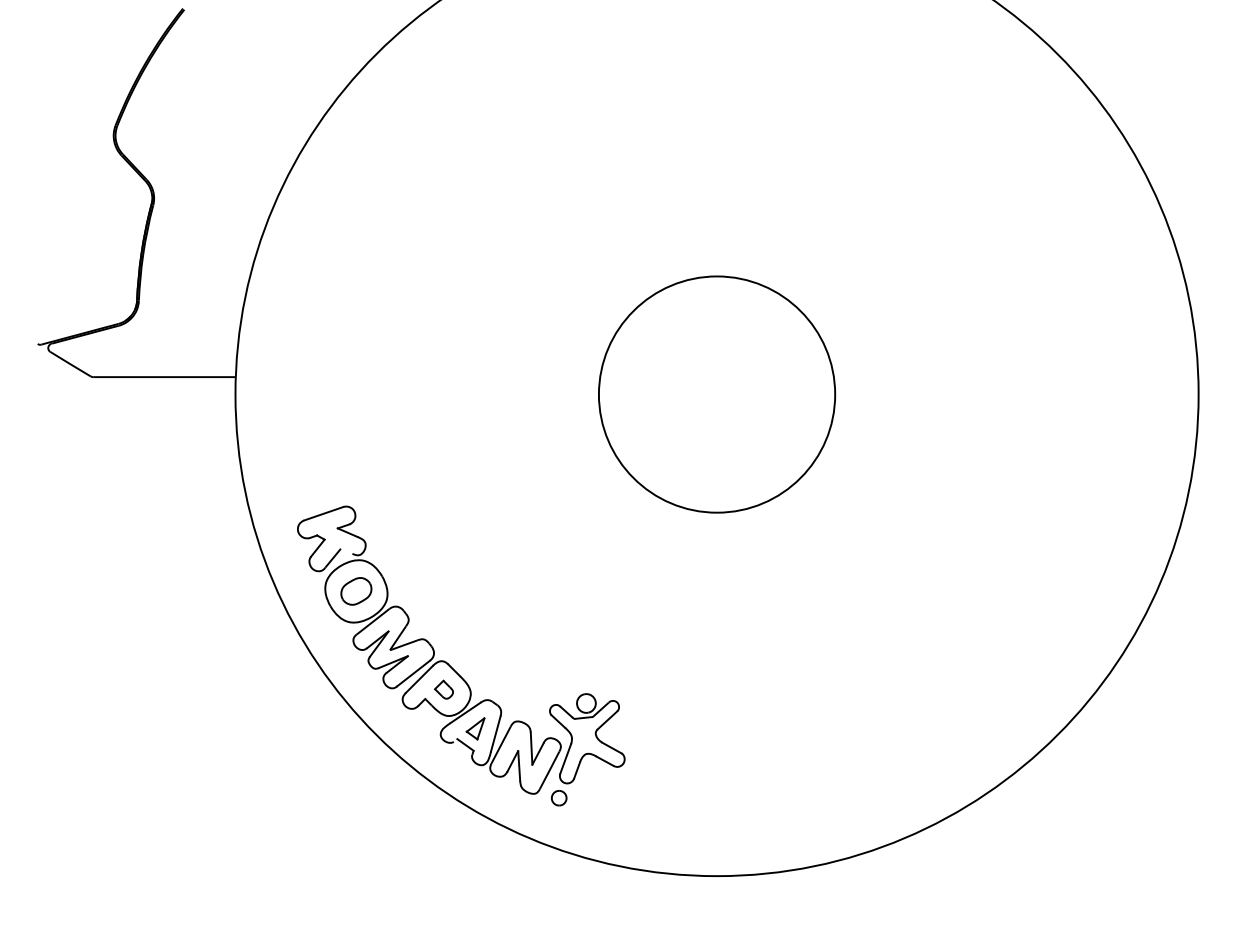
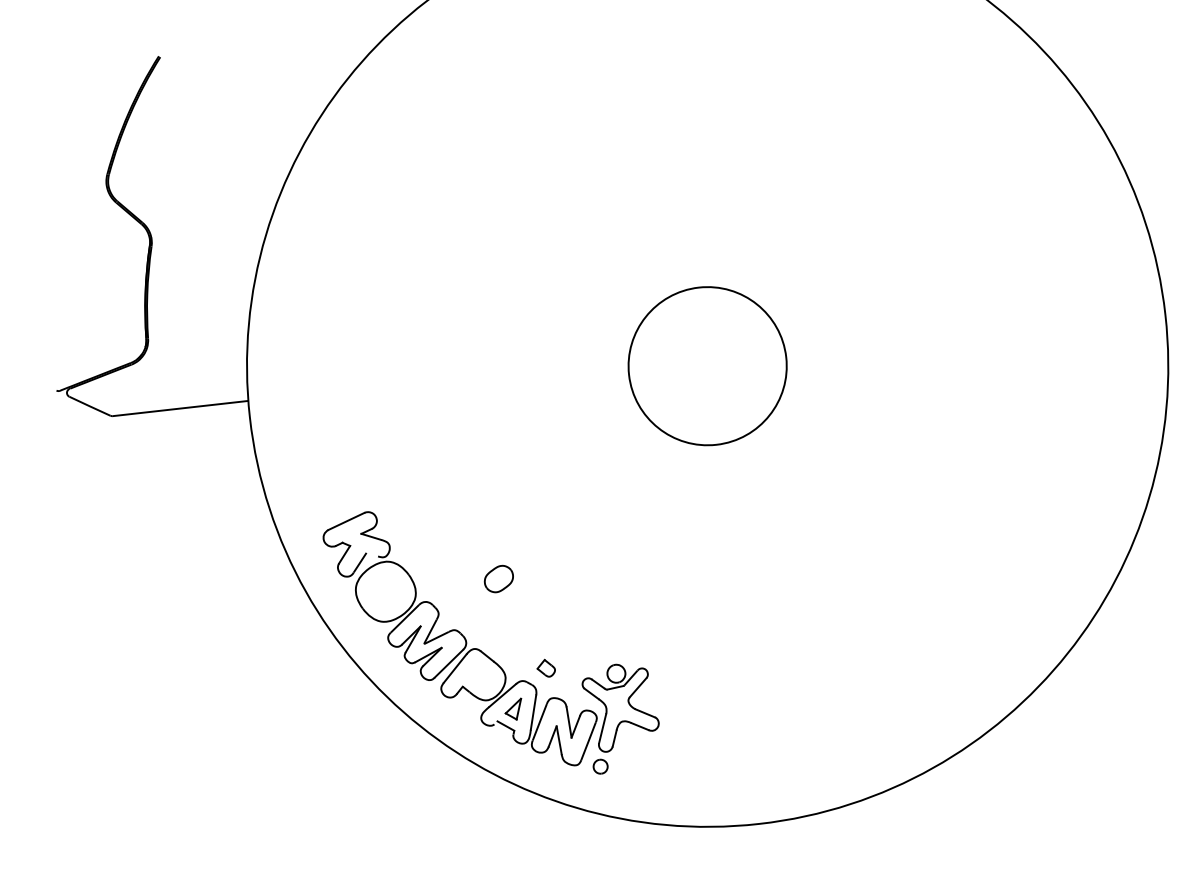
circle: (716, 394) -> (707, 366), size x0.7
part: (356, 591) -> (499, 579), moved
part: (443, 689) -> (545, 668), moved

